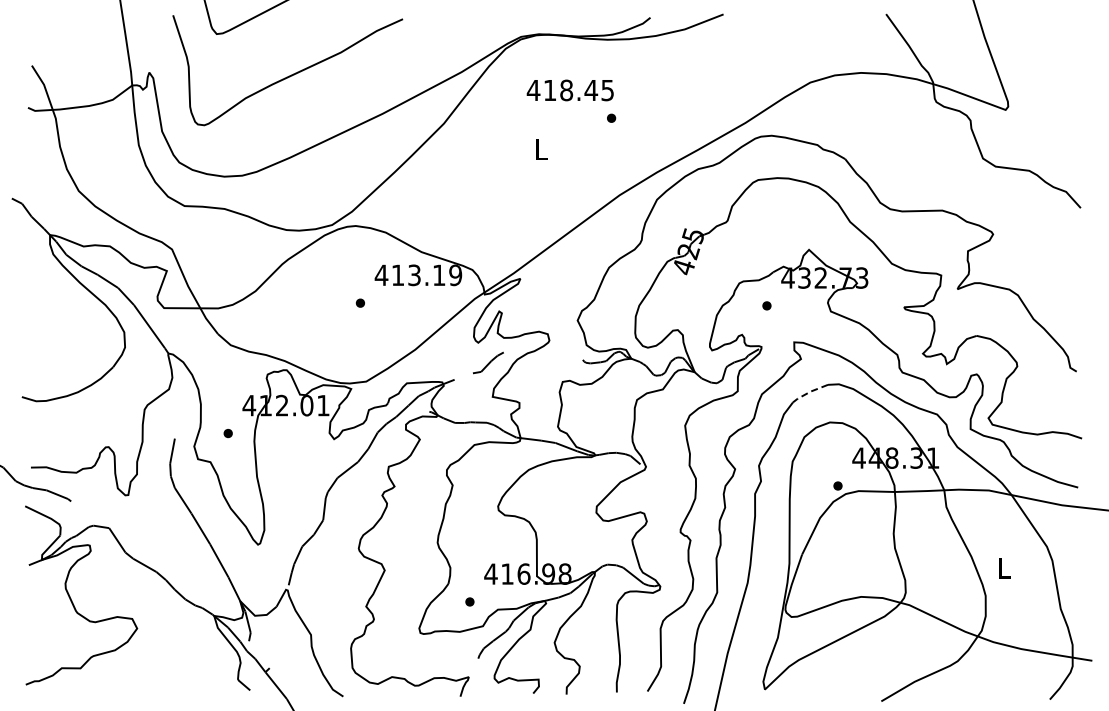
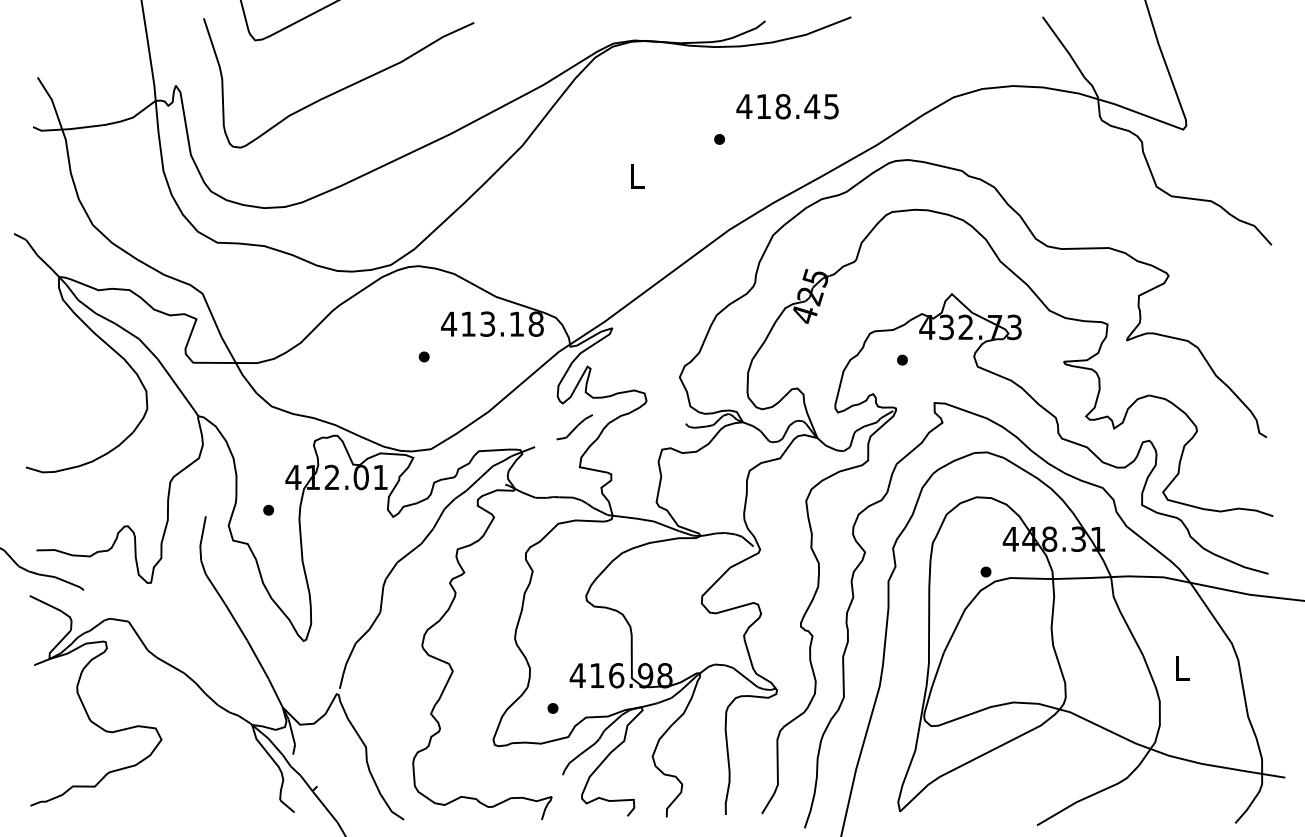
text: (569, 90) -> (786, 106), moved
text: (455, 275) -> (536, 324), 413.19 -> 413.18
line: (809, 392) -> (952, 462), dashed -> solid

